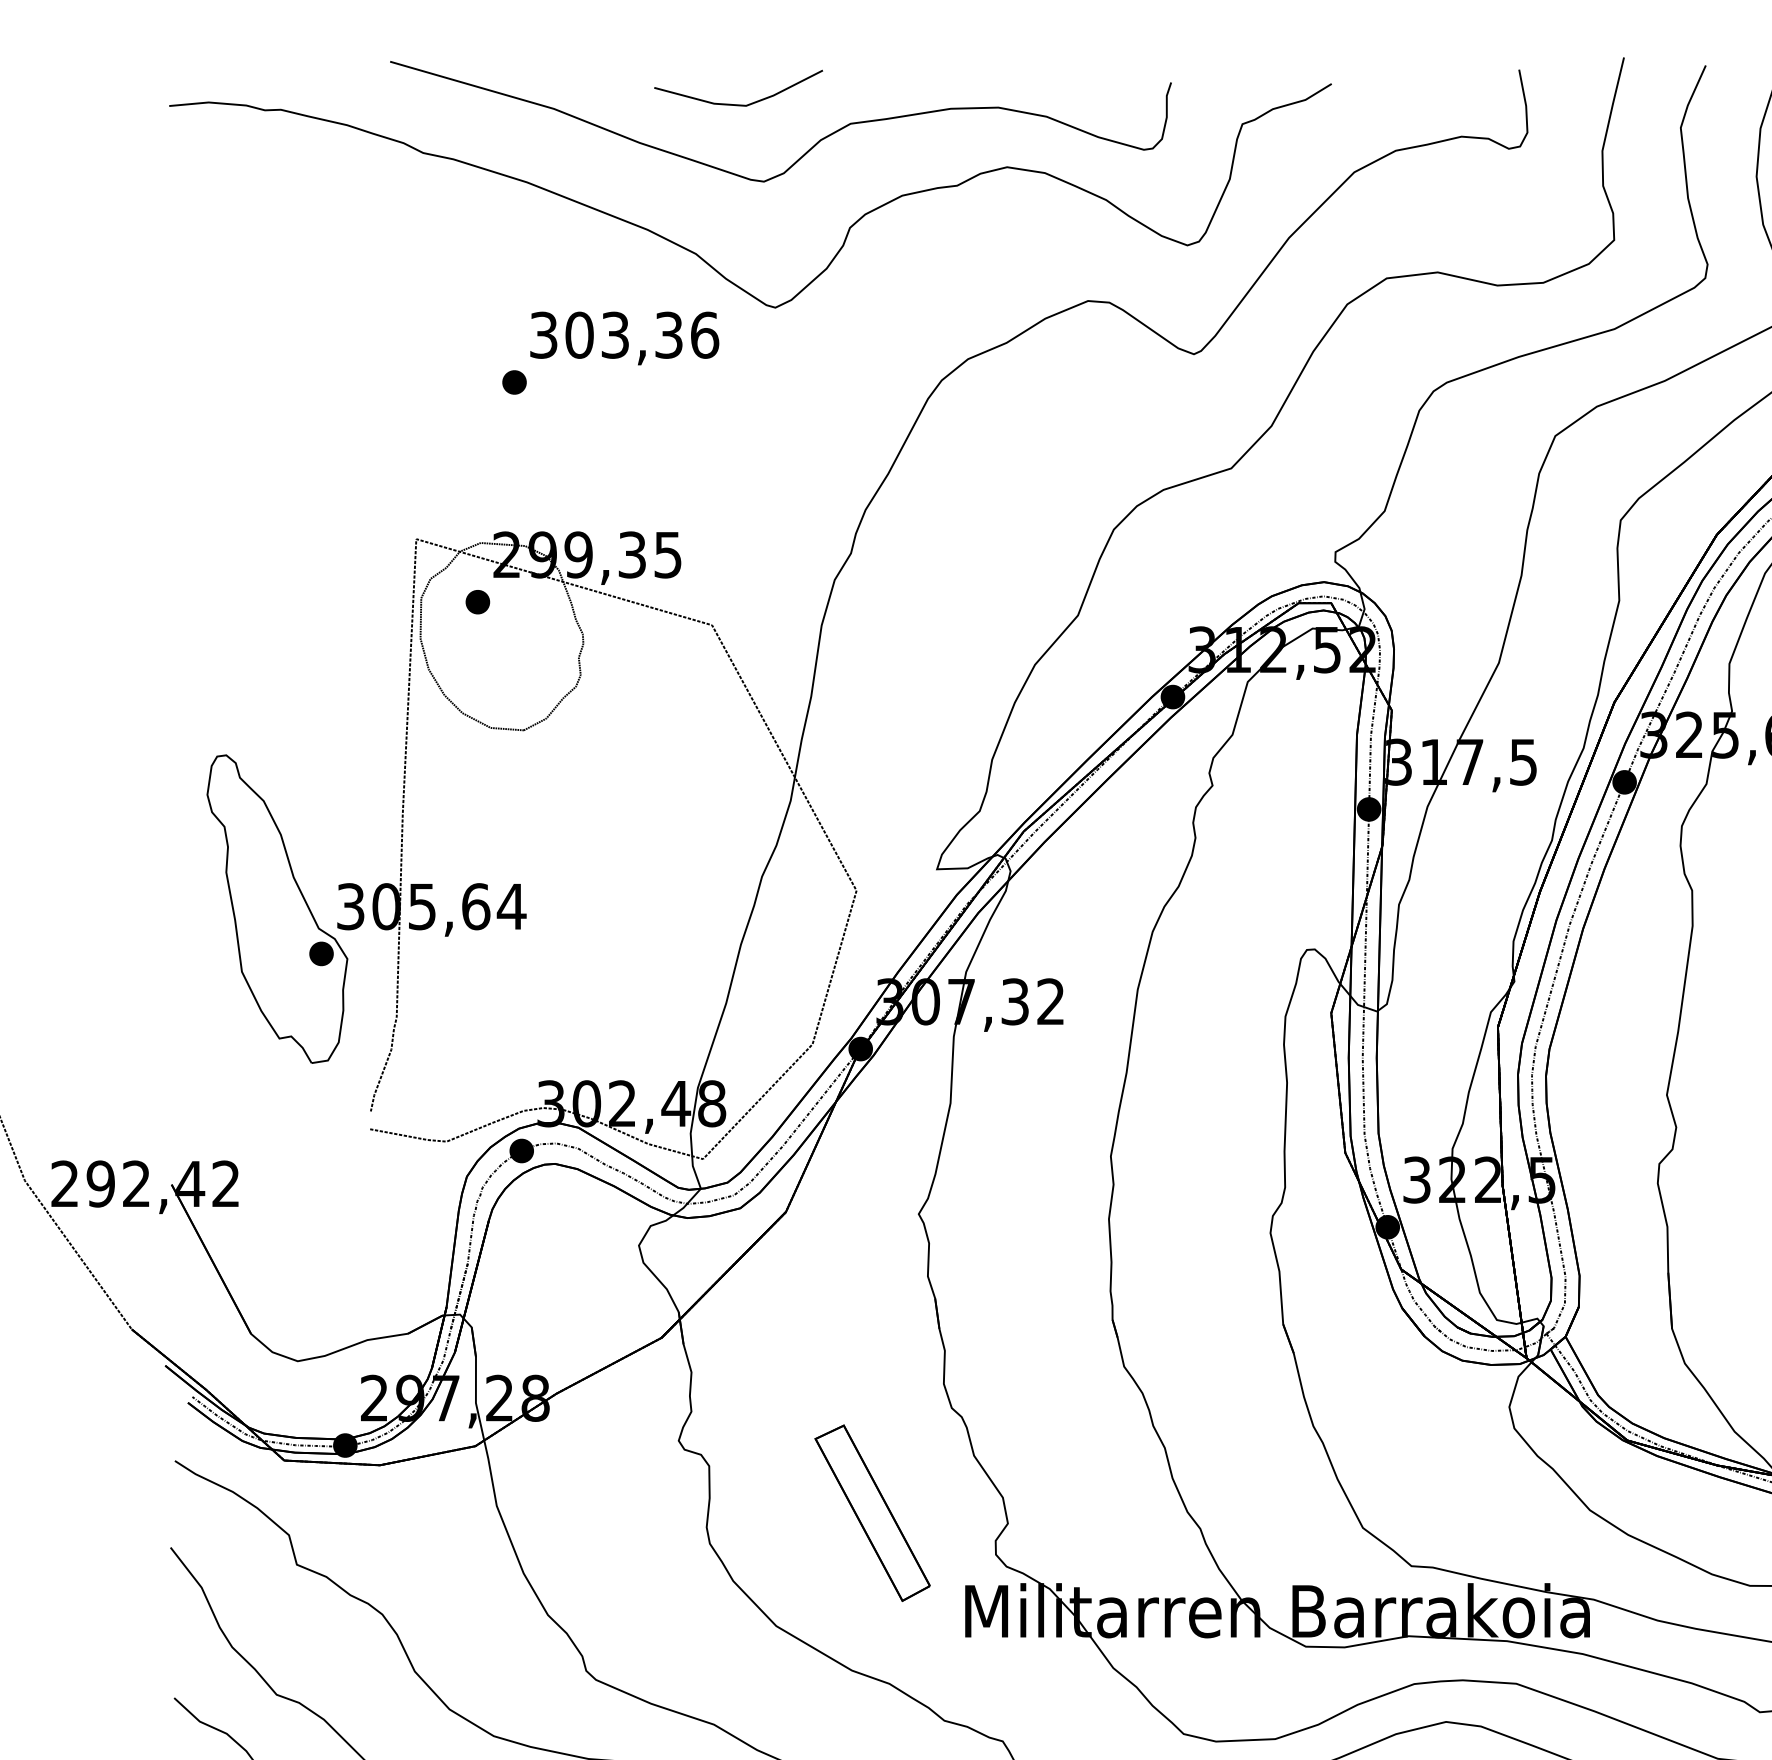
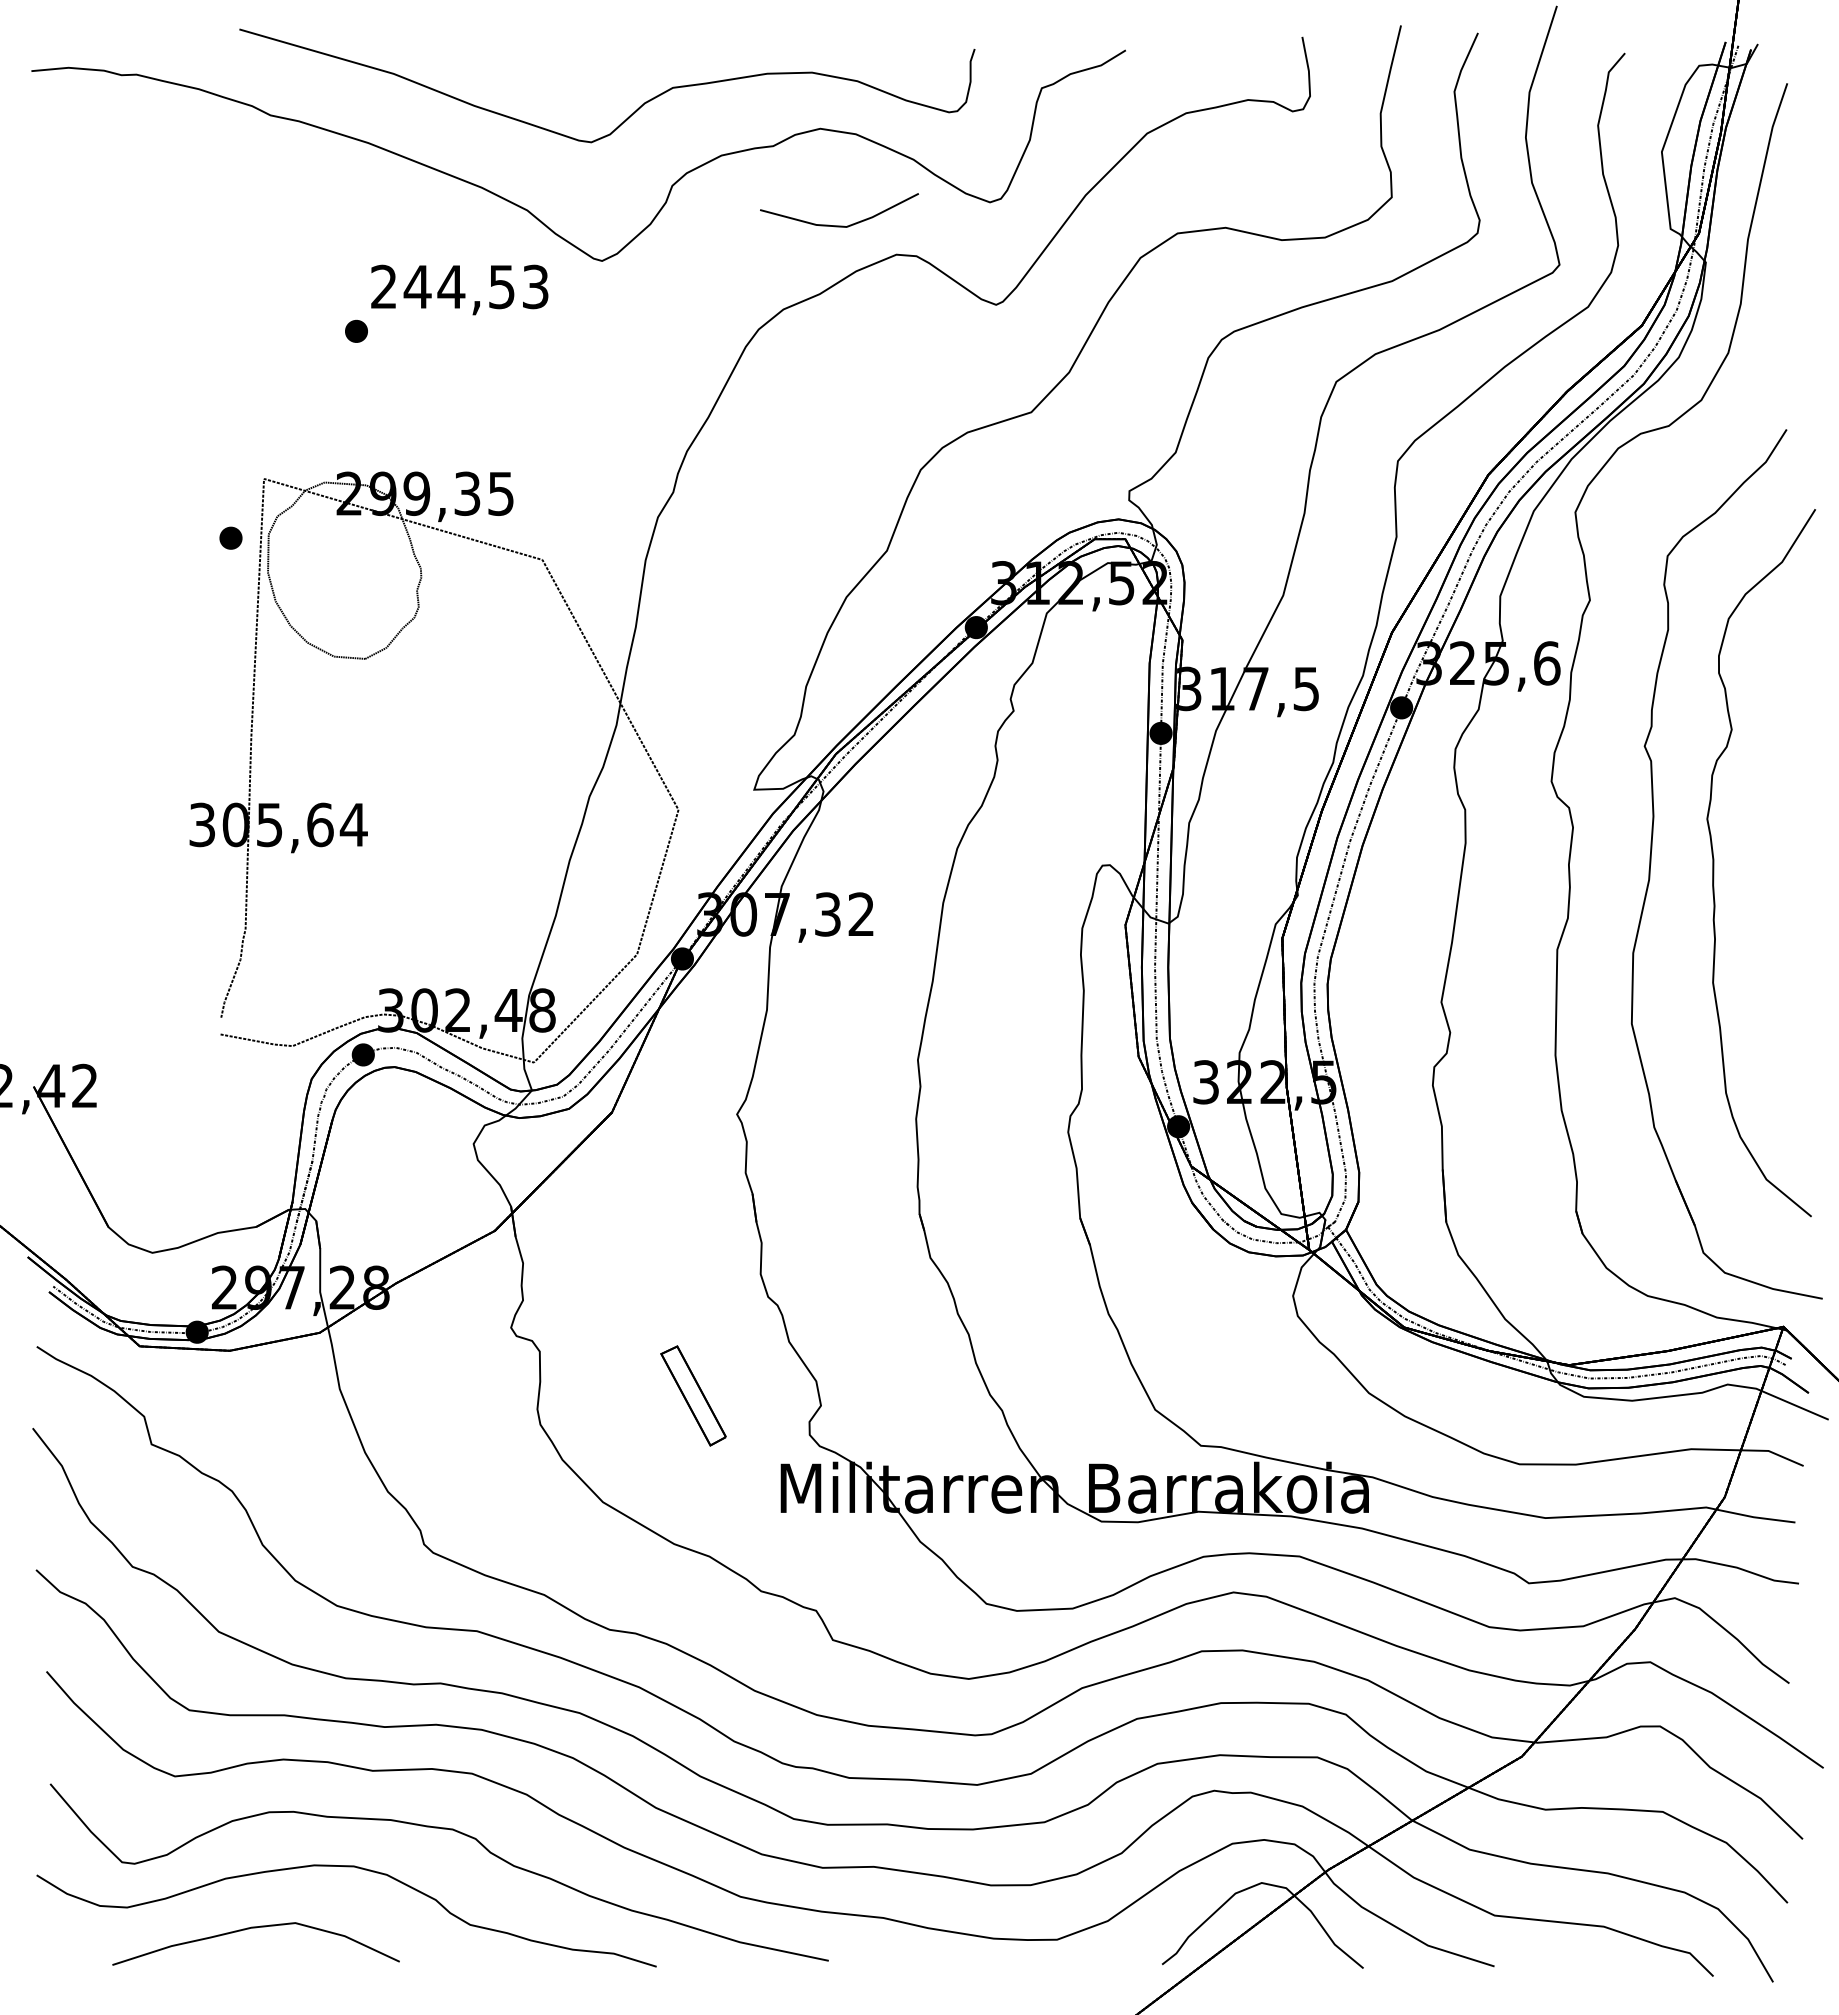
line: (738, 104) -> (839, 225), moved
text: (624, 334) -> (460, 286), 303,36 -> 244,53
part: (477, 601) -> (230, 537), moved
part: (276, 908) -> (132, 826), removed
part: (872, 1512) -> (693, 1395), size x0.6

